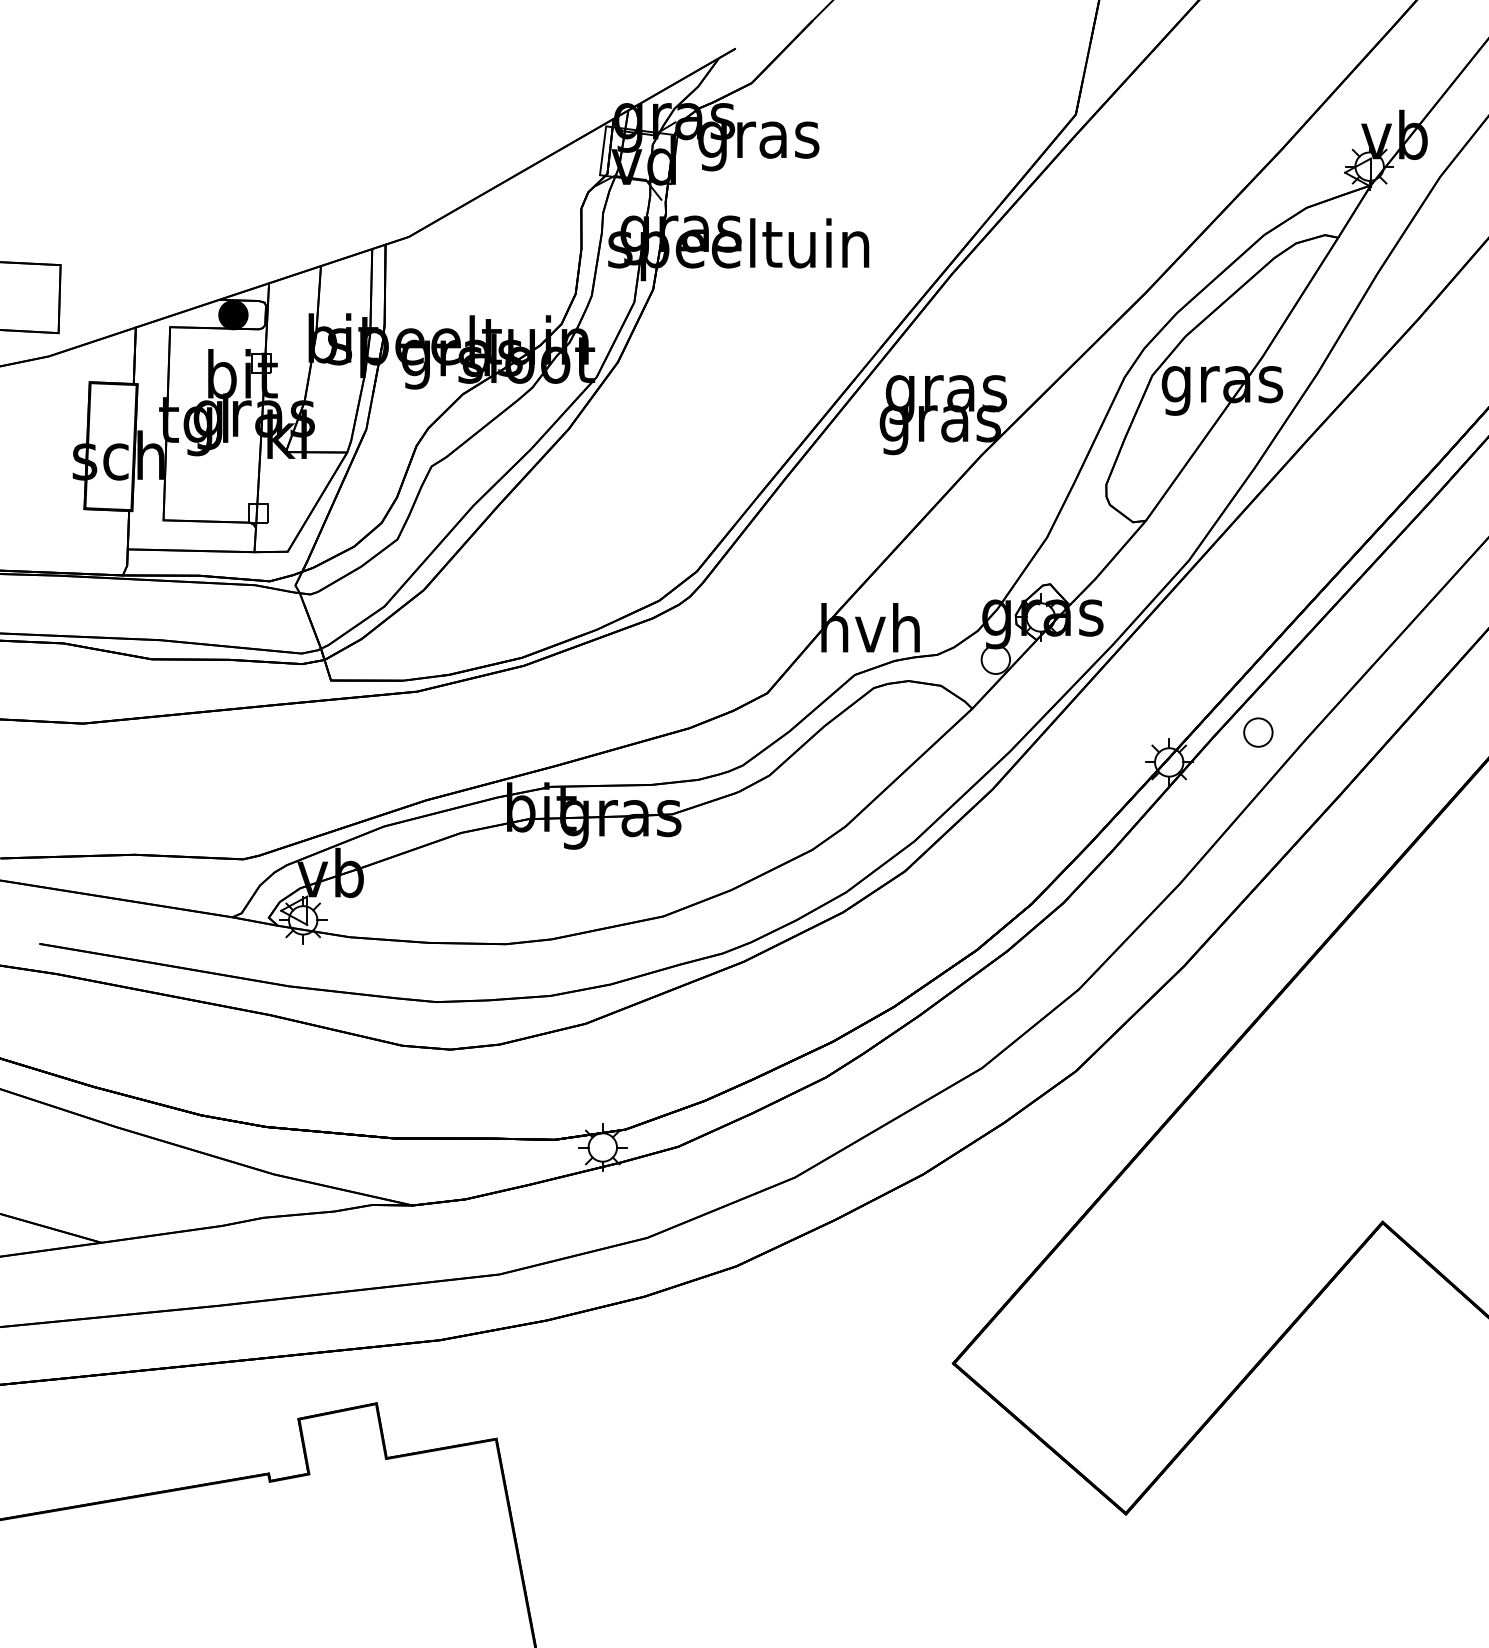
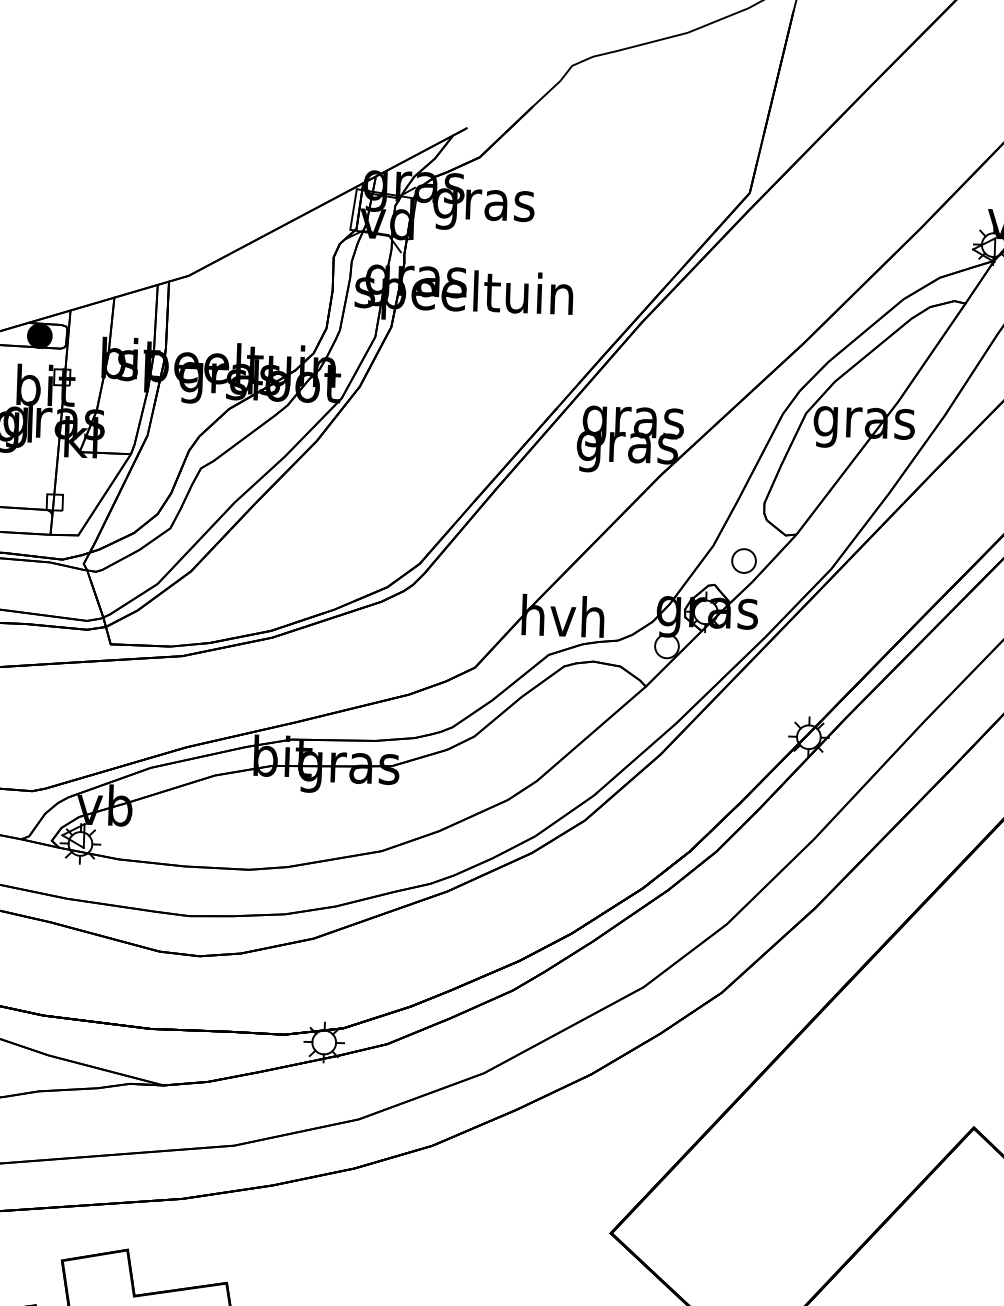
part: (1258, 732) -> (744, 560), moved

